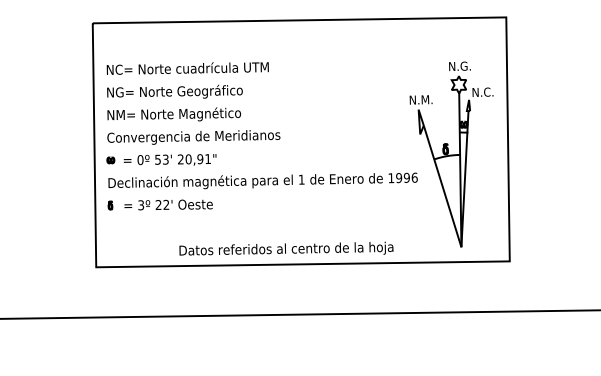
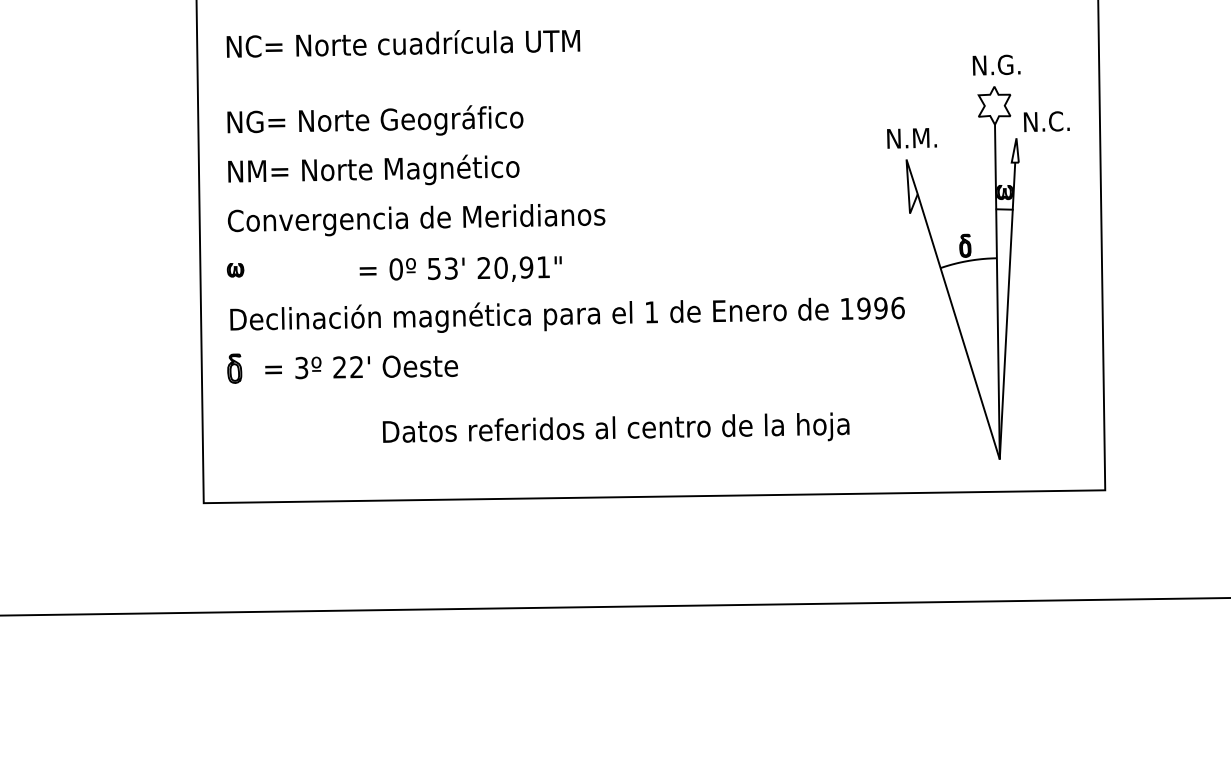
text: (187, 68) -> (402, 43), moved
text: (169, 159) -> (459, 268), moved
part: (110, 205) -> (234, 368), size x1.6
text: (286, 248) -> (616, 427), moved

